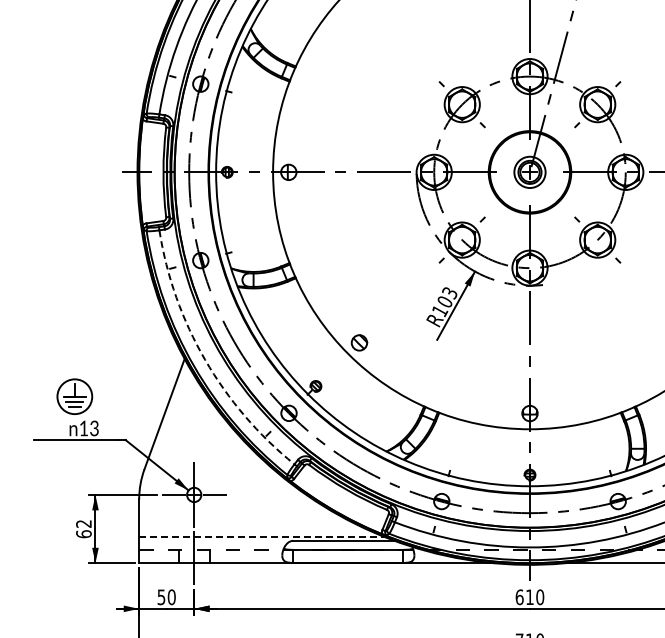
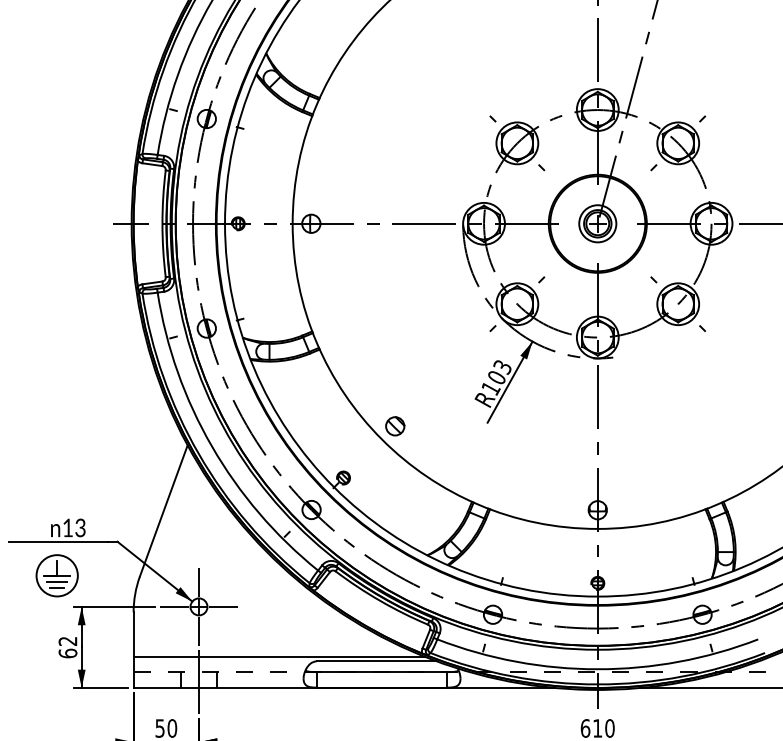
arc: (205, 359) -> (212, 446), dashed -> solid
part: (74, 396) -> (56, 575), moved
line: (261, 536) -> (278, 656), dashed -> solid

